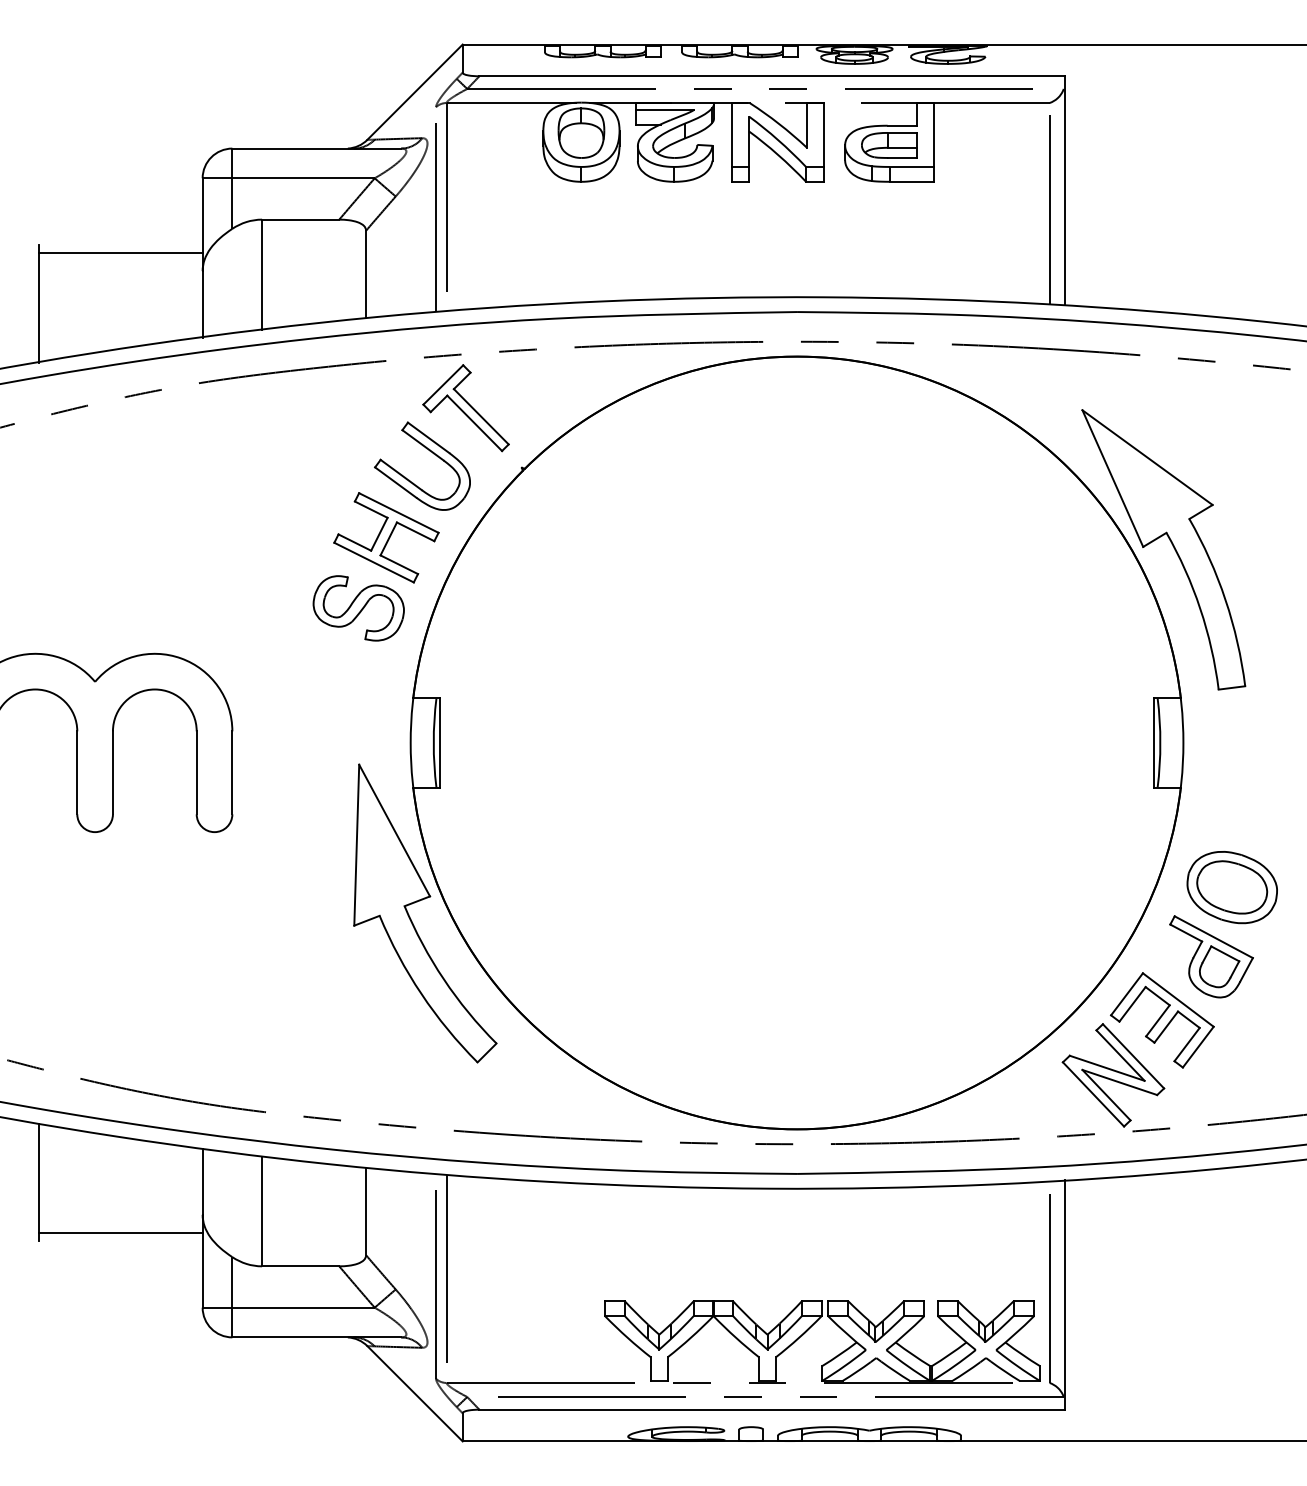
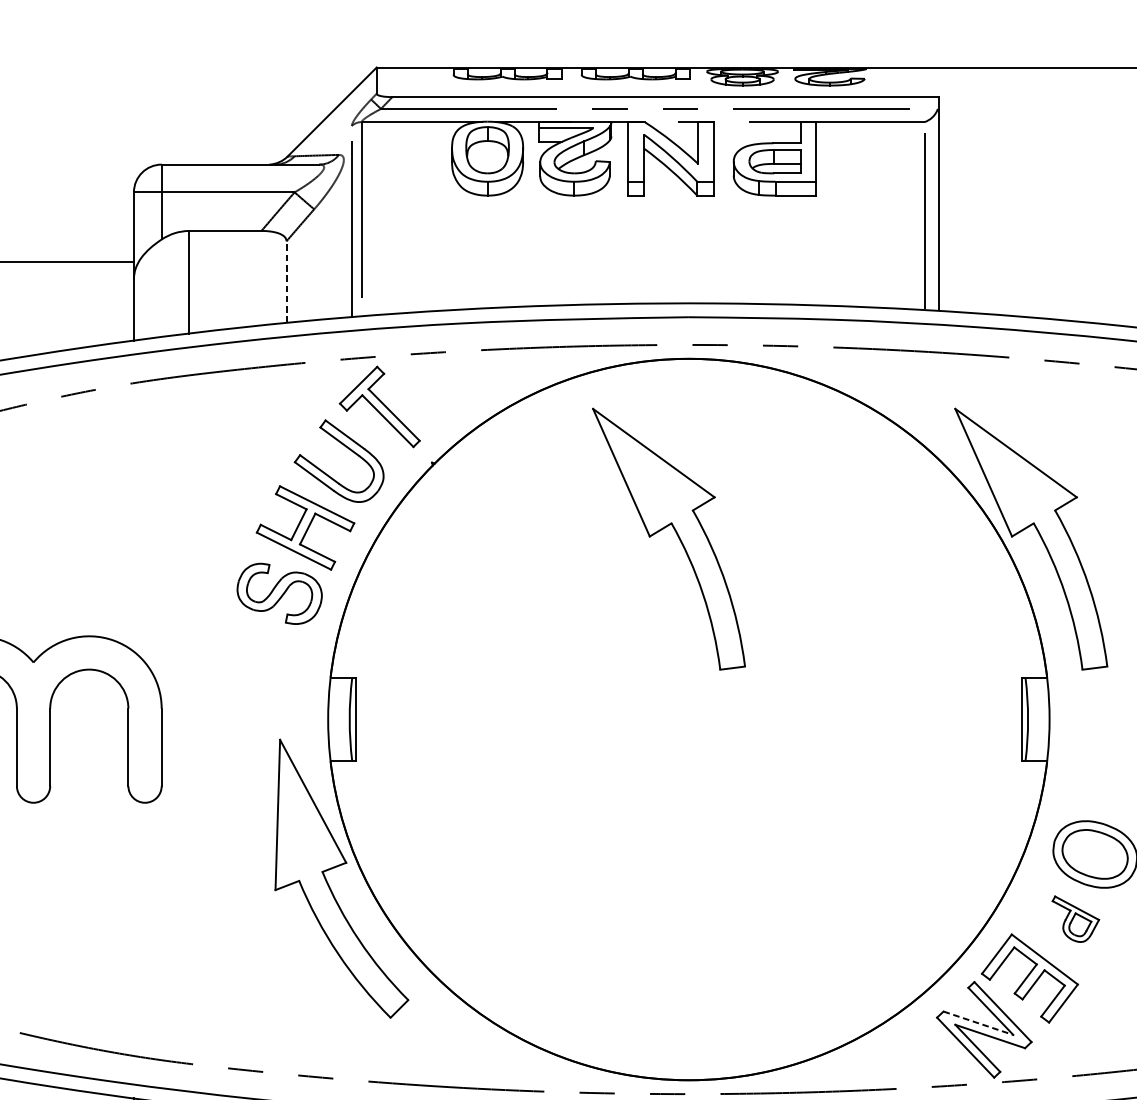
line: (366, 274) -> (286, 282), solid -> dashed
part: (783, 544) -> (676, 534), added
part: (1211, 956) -> (1075, 918), size x0.6
line: (1107, 1068) -> (978, 1023), solid -> dashed

